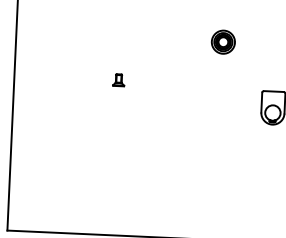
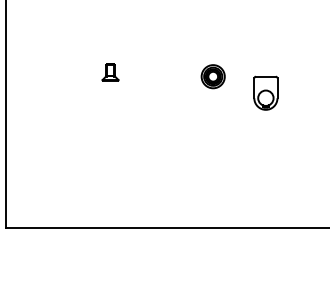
part: (222, 41) -> (212, 76), moved
part: (118, 80) -> (110, 72), size x1.43

